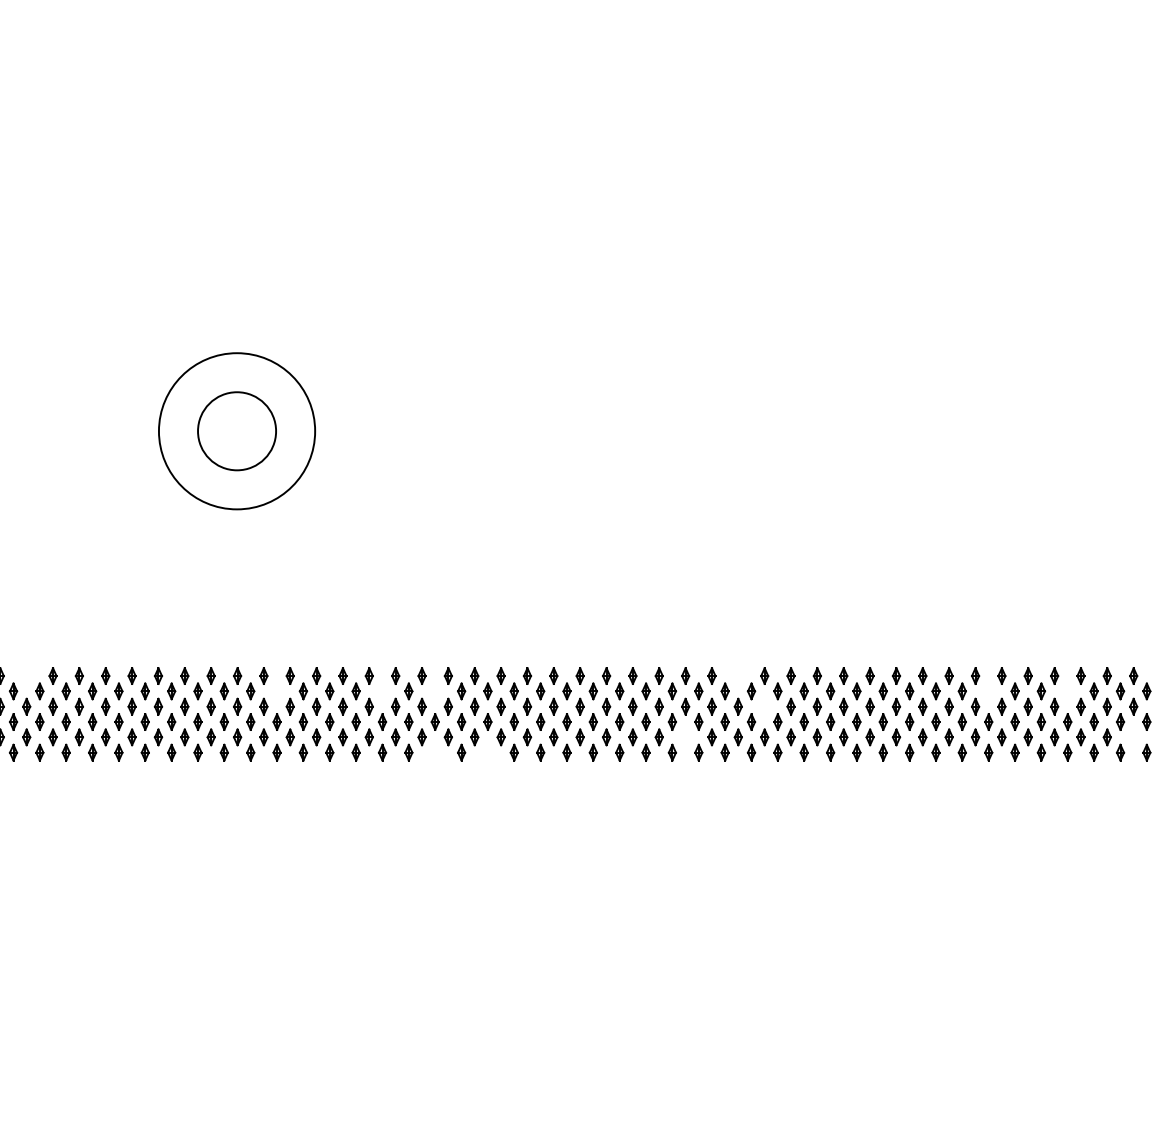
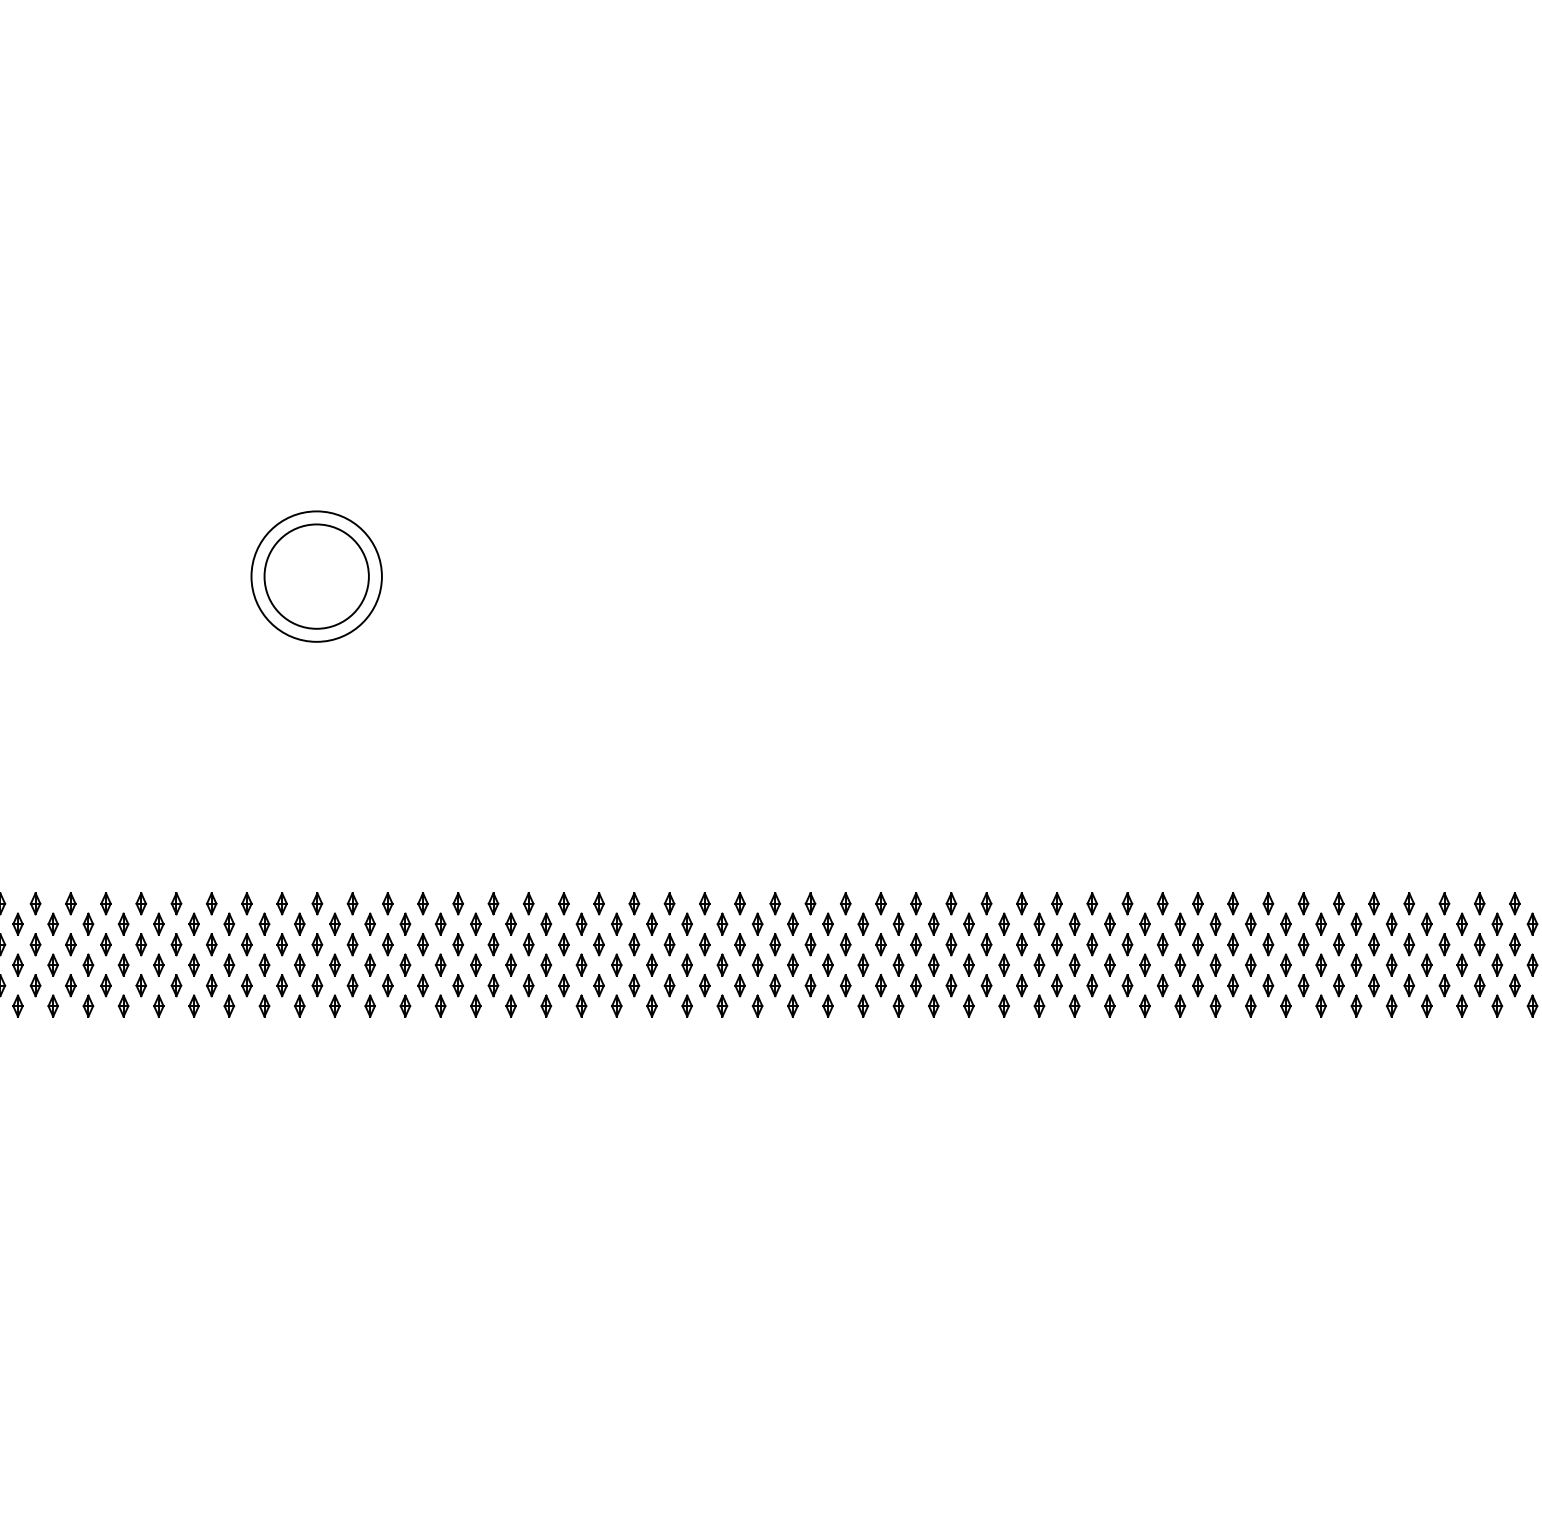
circle: (236, 431) -> (316, 576), size x0.62
part: (26, 675) -> (35, 903), added
part: (738, 675) -> (986, 903), added
part: (276, 690) -> (369, 923), added
part: (382, 690) -> (510, 923), added
part: (435, 690) -> (581, 923), added
part: (988, 690) -> (1320, 923), added
part: (1067, 690) -> (1426, 923), added
part: (764, 706) -> (1021, 944), added
part: (685, 737) -> (915, 985), added
part: (1133, 737) -> (1514, 985), added
part: (435, 752) -> (581, 1005), added
part: (487, 752) -> (651, 1005), added

